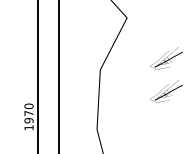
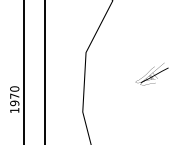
part: (166, 58) -> (152, 41), removed

